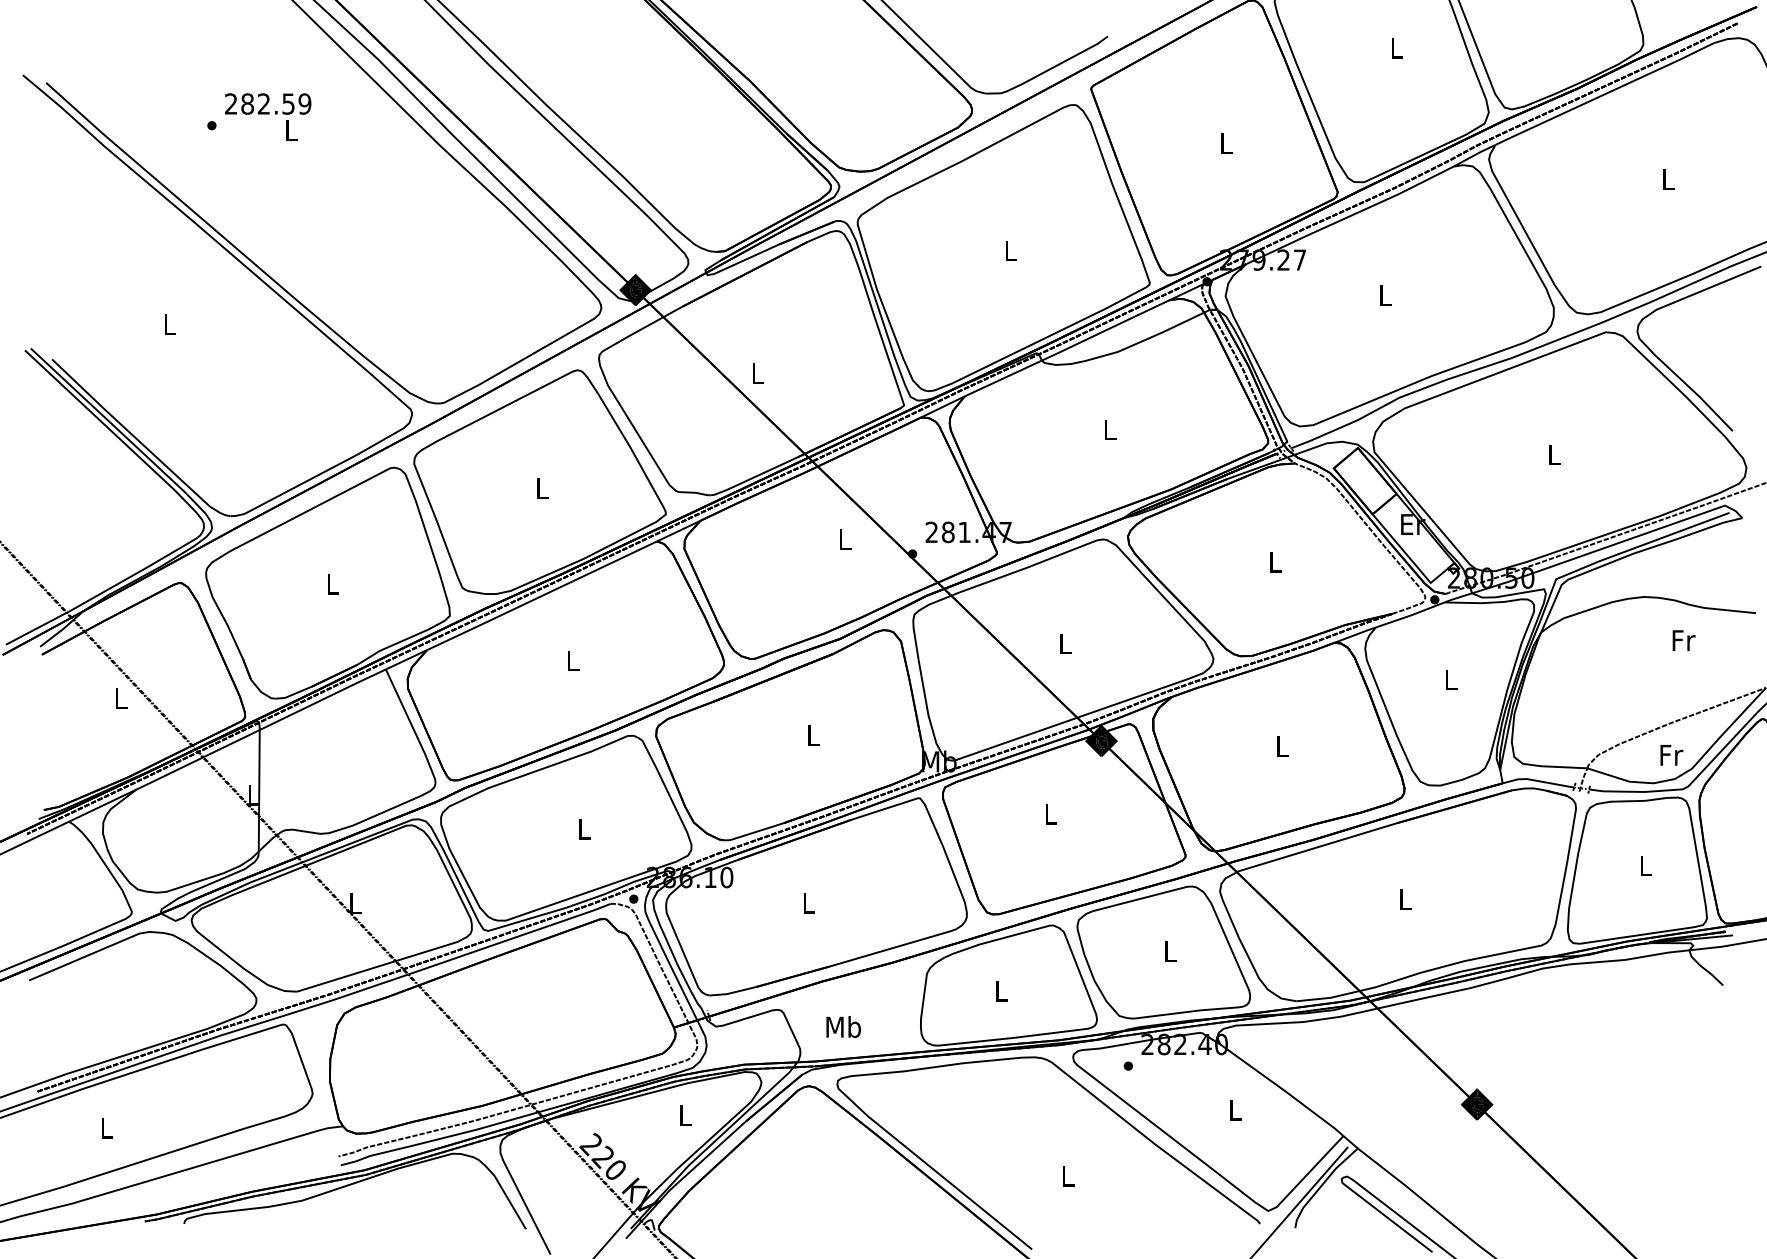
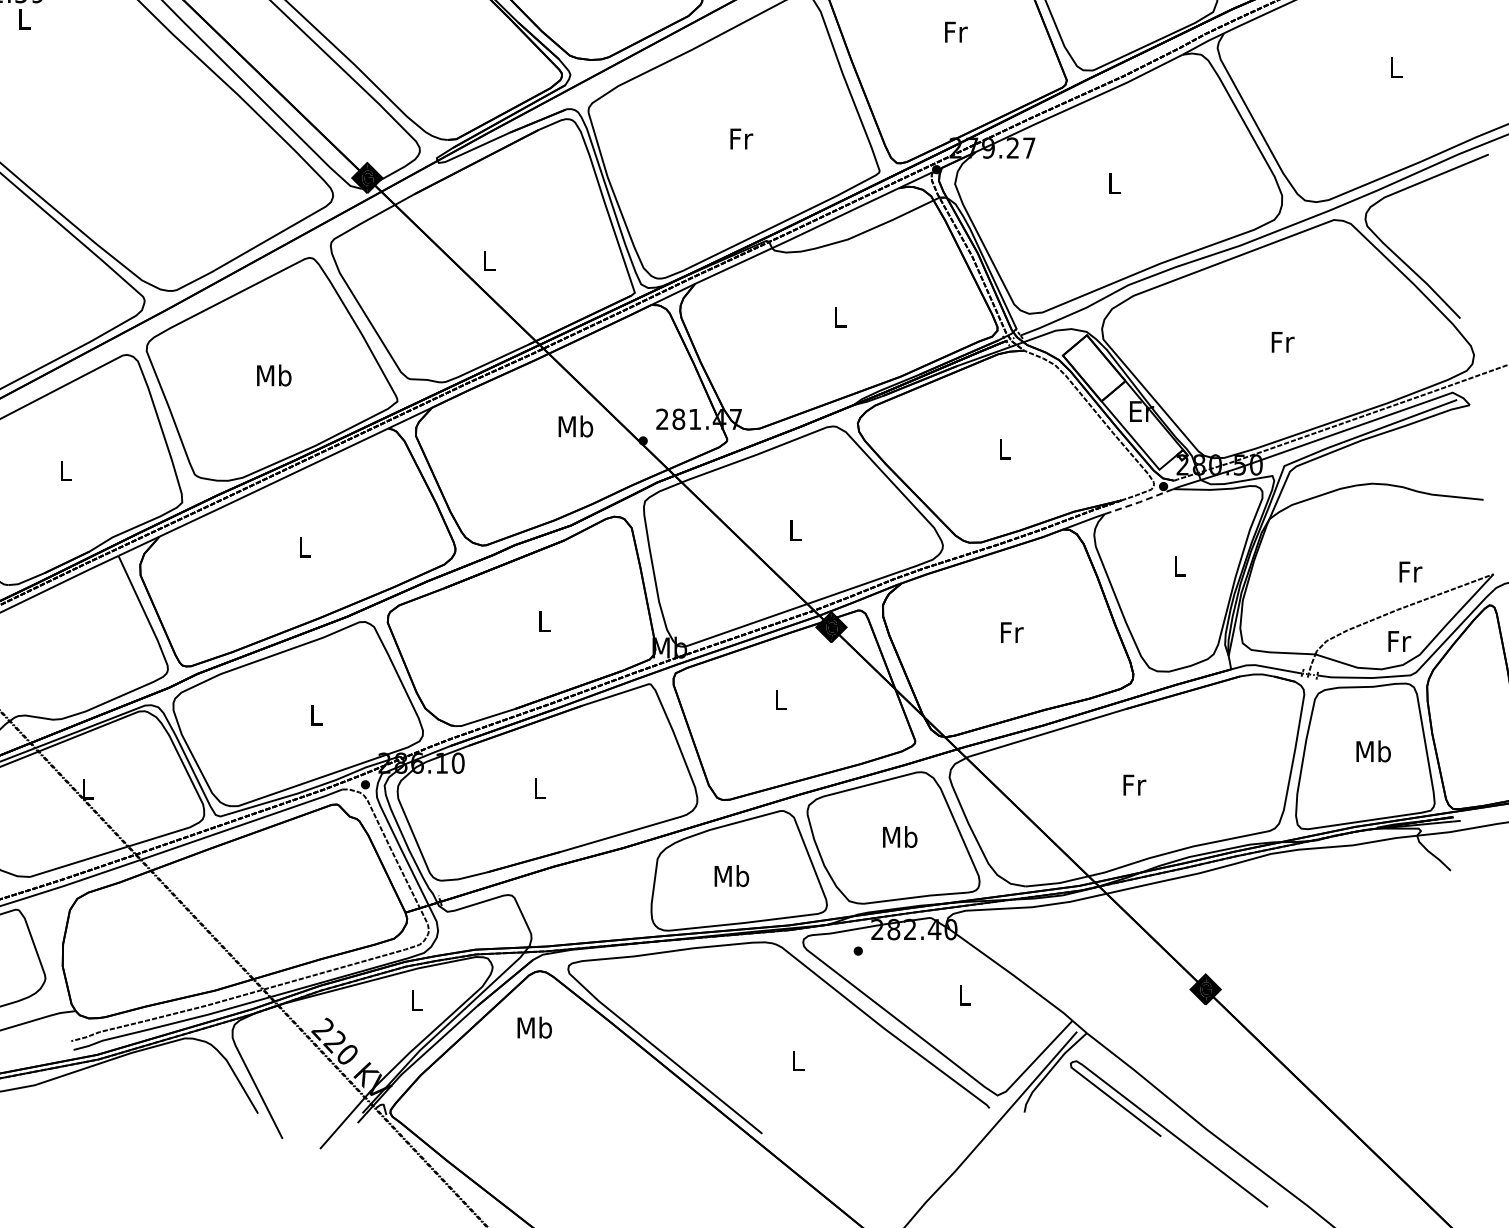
text: (1226, 143) -> (956, 31), L -> Fr
text: (1011, 250) -> (741, 138), L -> Fr
text: (1554, 454) -> (1282, 341), L -> Fr
text: (542, 488) -> (274, 375), L -> Mb
text: (844, 539) -> (575, 426), L -> Mb
line: (1410, 615) -> (1139, 502), solid -> dashed
text: (1683, 640) -> (1410, 571), moved
text: (1282, 746) -> (1011, 632), L -> Fr
text: (1645, 865) -> (1373, 751), L -> Mb
text: (1405, 899) -> (1134, 785), L -> Fr
text: (1170, 951) -> (900, 836), L -> Mb
text: (1001, 990) -> (731, 875), L -> Mb
text: (843, 1026) -> (534, 1027), moved

